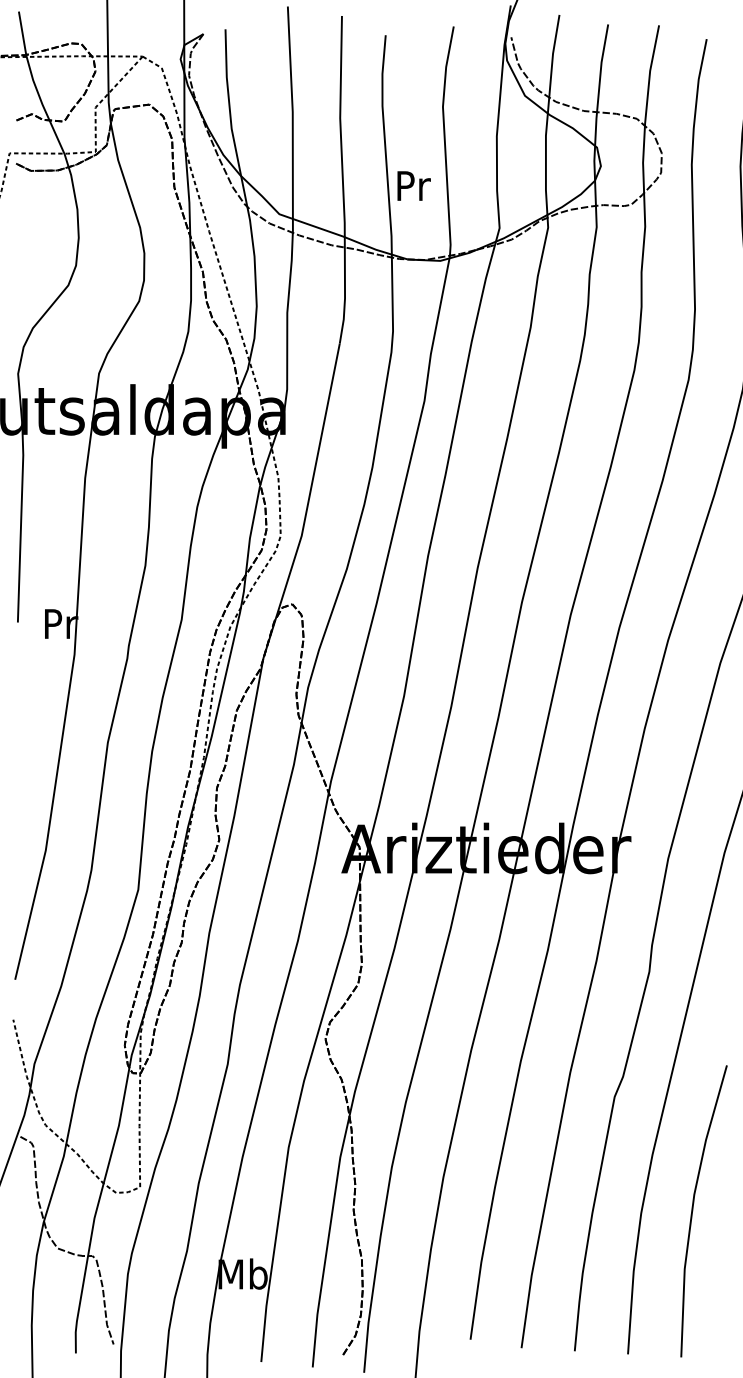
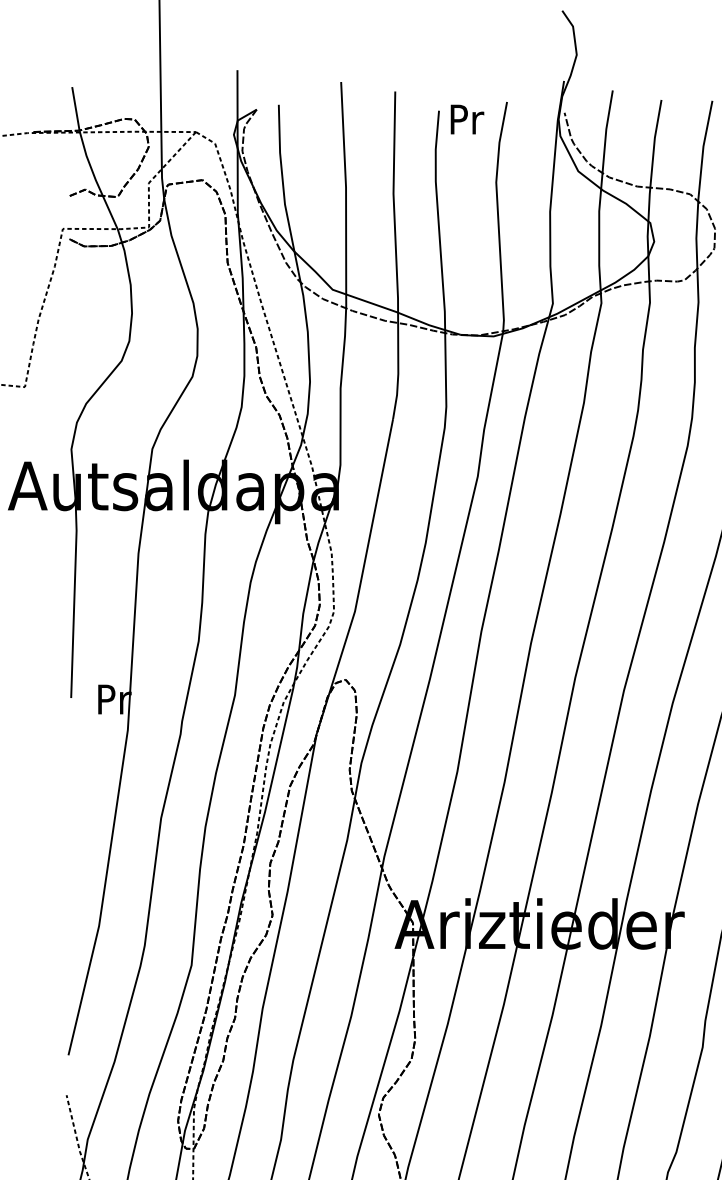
text: (413, 185) -> (466, 119), moved

